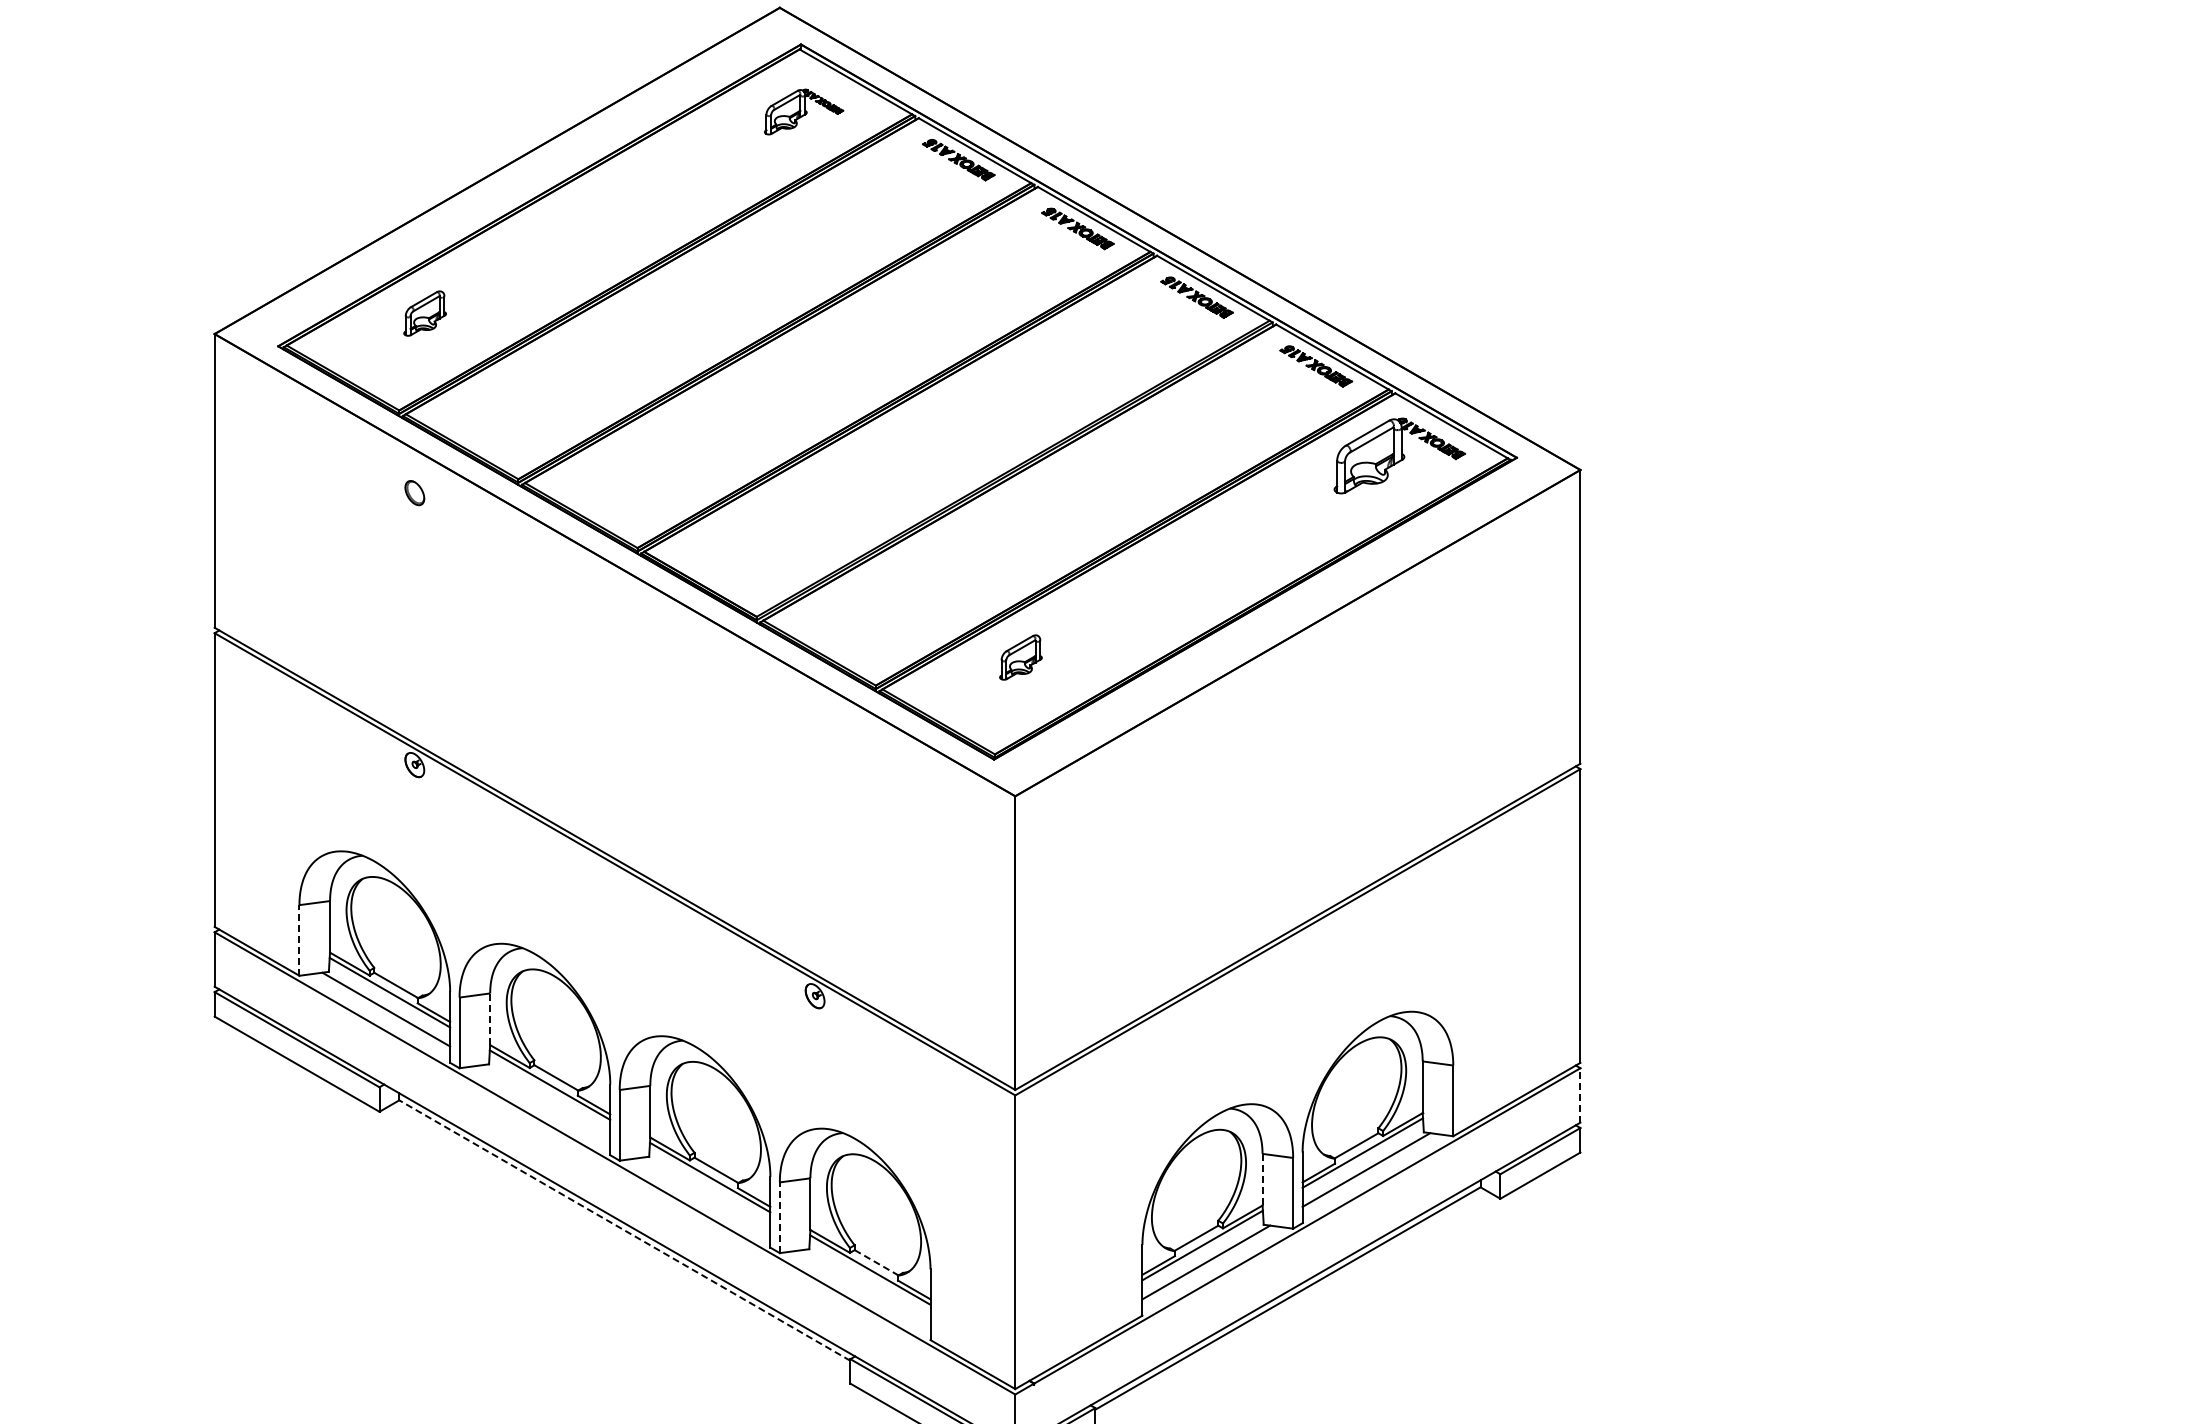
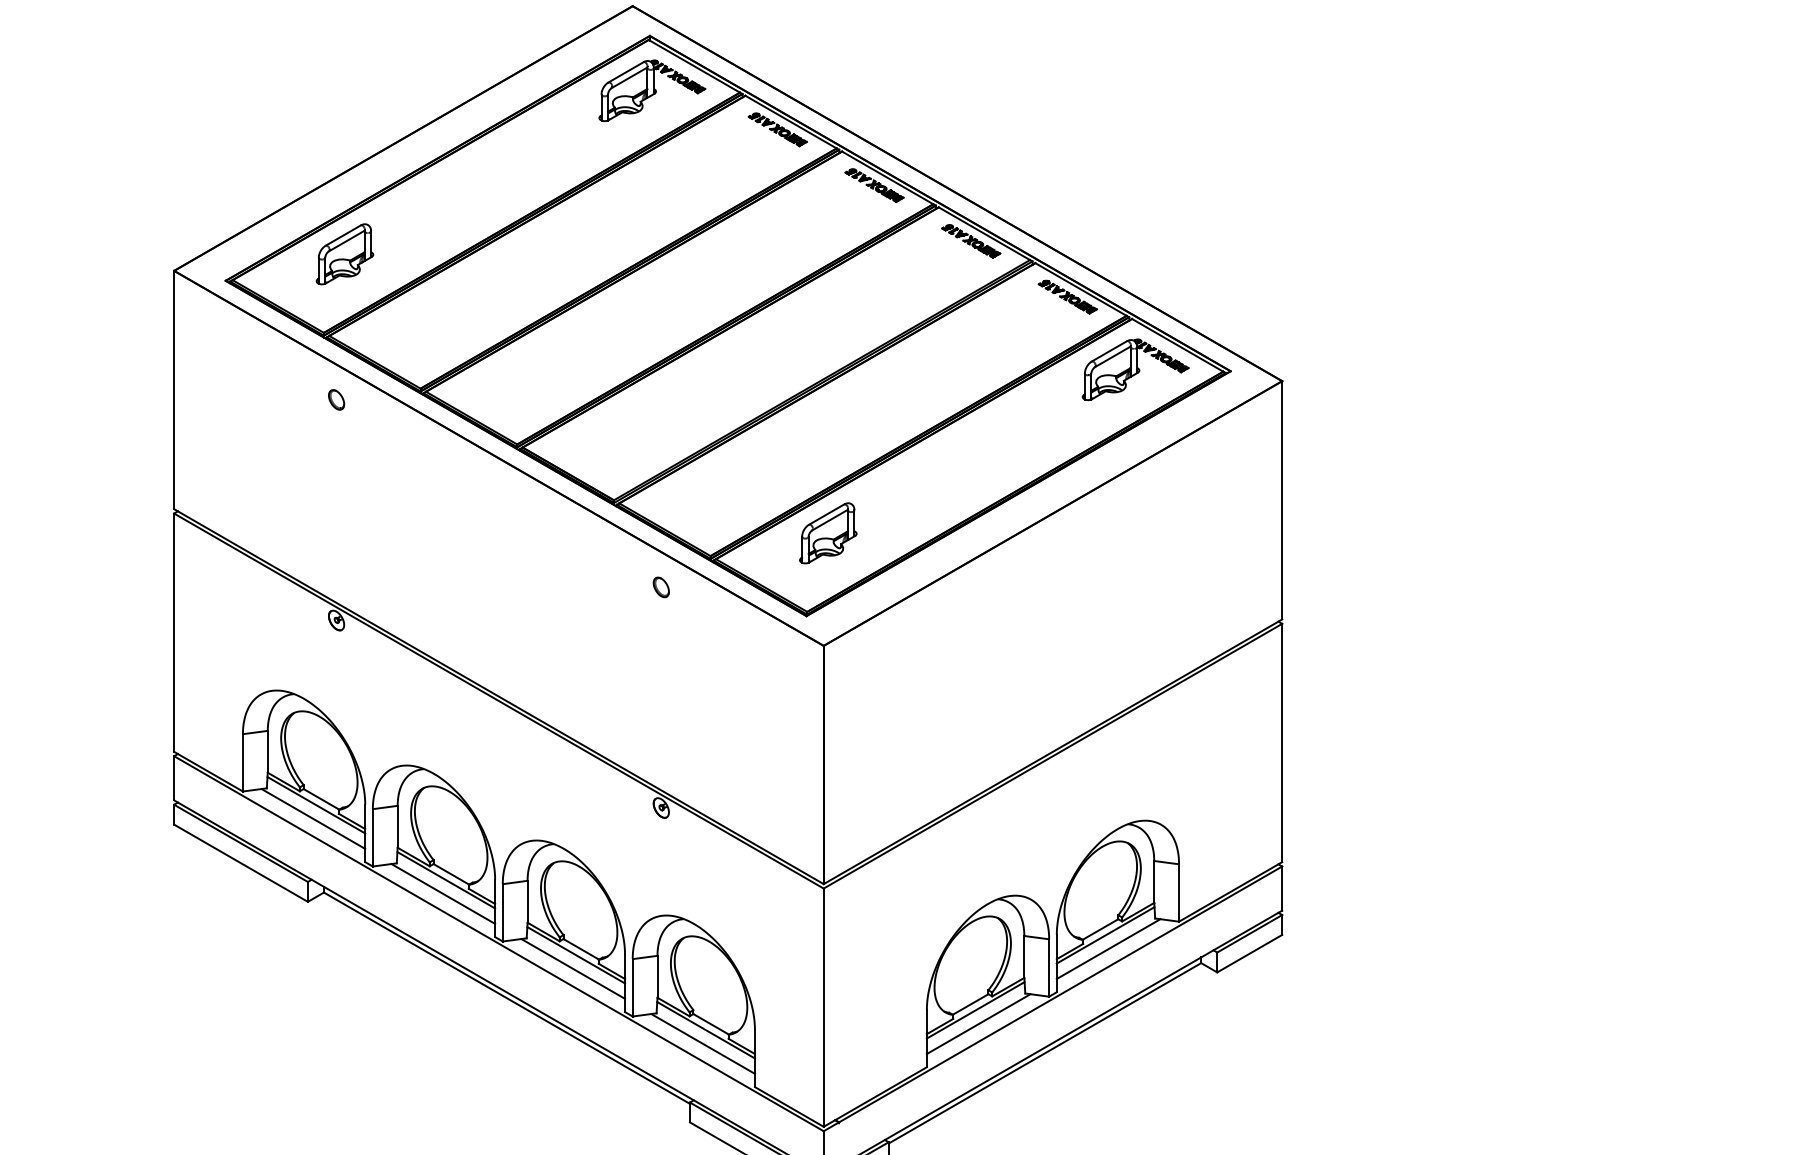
part: (803, 111) -> (651, 90), size x1.67
part: (424, 313) -> (344, 254), size x1.67
part: (1020, 657) -> (827, 533), size x1.67
part: (814, 724) -> (660, 587), added
line: (299, 939) -> (242, 762), dashed -> solid
line: (490, 1019) -> (397, 826), dashed -> solid
line: (1580, 1094) -> (1282, 887), dashed -> solid
line: (546, 1101) -> (443, 893), added
line: (1262, 1179) -> (1024, 956), dashed -> solid
line: (706, 1194) -> (573, 968), added
line: (779, 1217) -> (632, 987), dashed -> solid
line: (624, 1230) -> (506, 998), dashed -> solid
line: (877, 1263) -> (711, 1024), dashed -> solid
line: (866, 1286) -> (703, 1043), added

